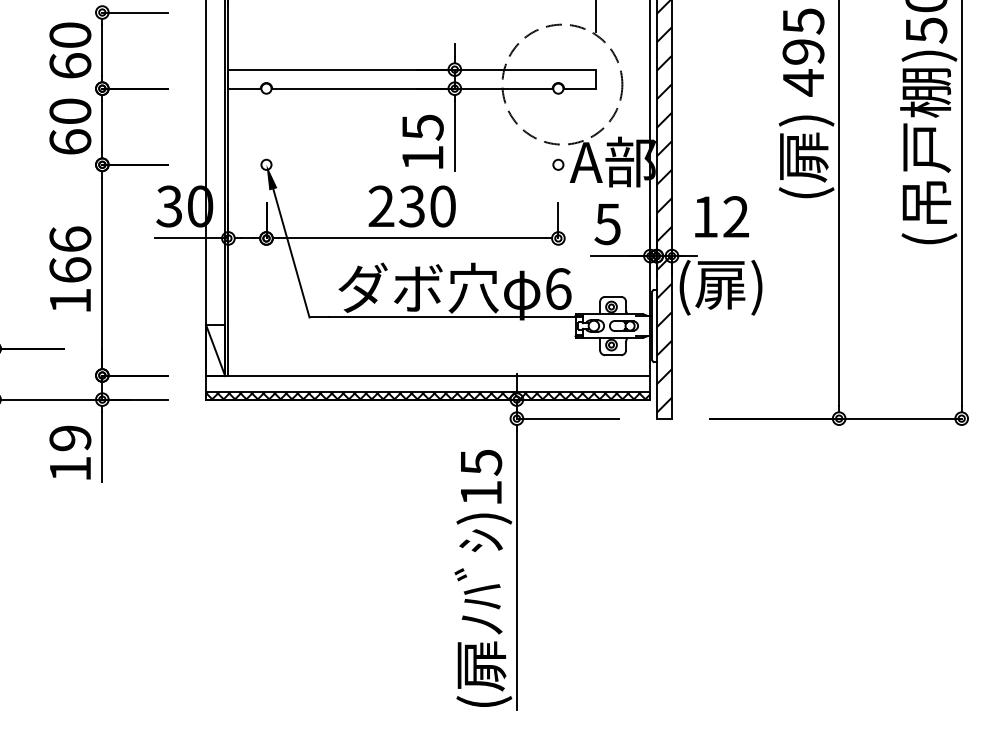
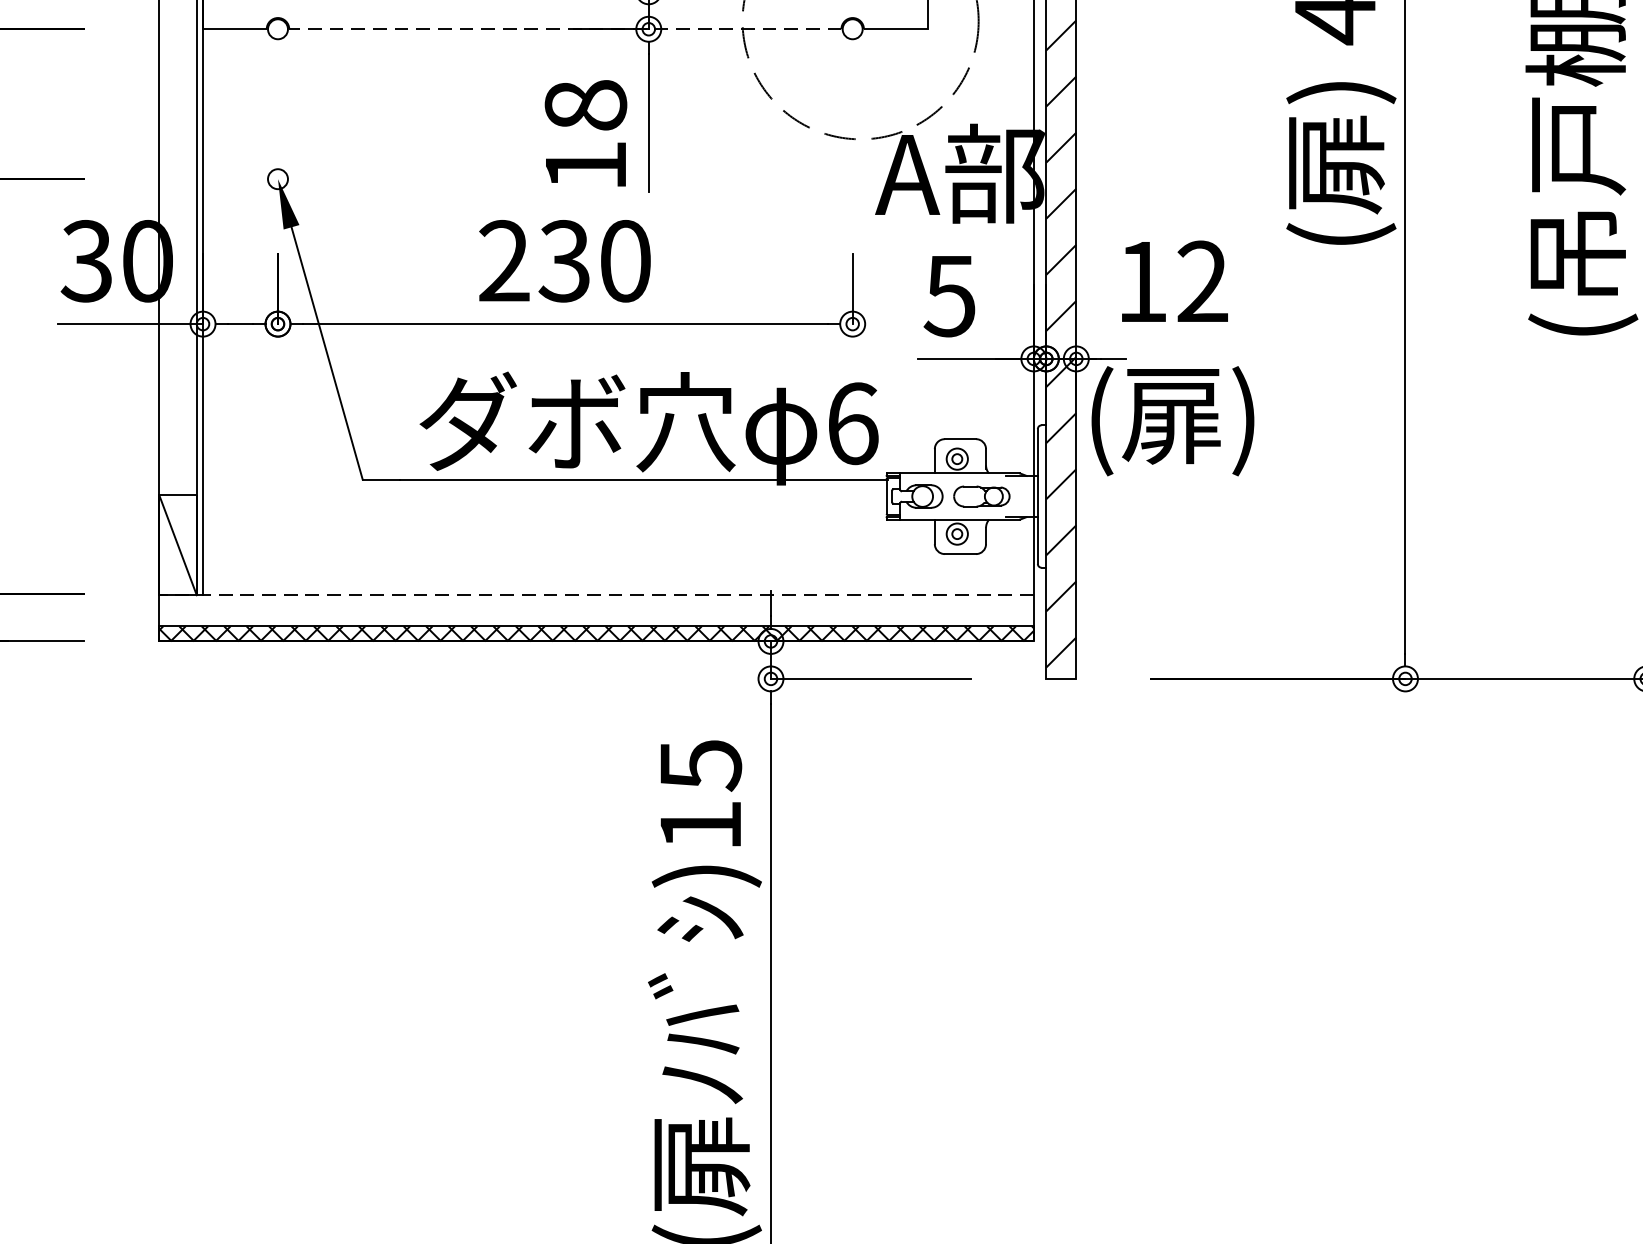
line: (411, 88) -> (563, 28), solid -> dashed
text: (422, 127) -> (585, 105), 15 -> 18
circle: (558, 164) -> (852, 178), removed
line: (427, 376) -> (594, 595), solid -> dashed

